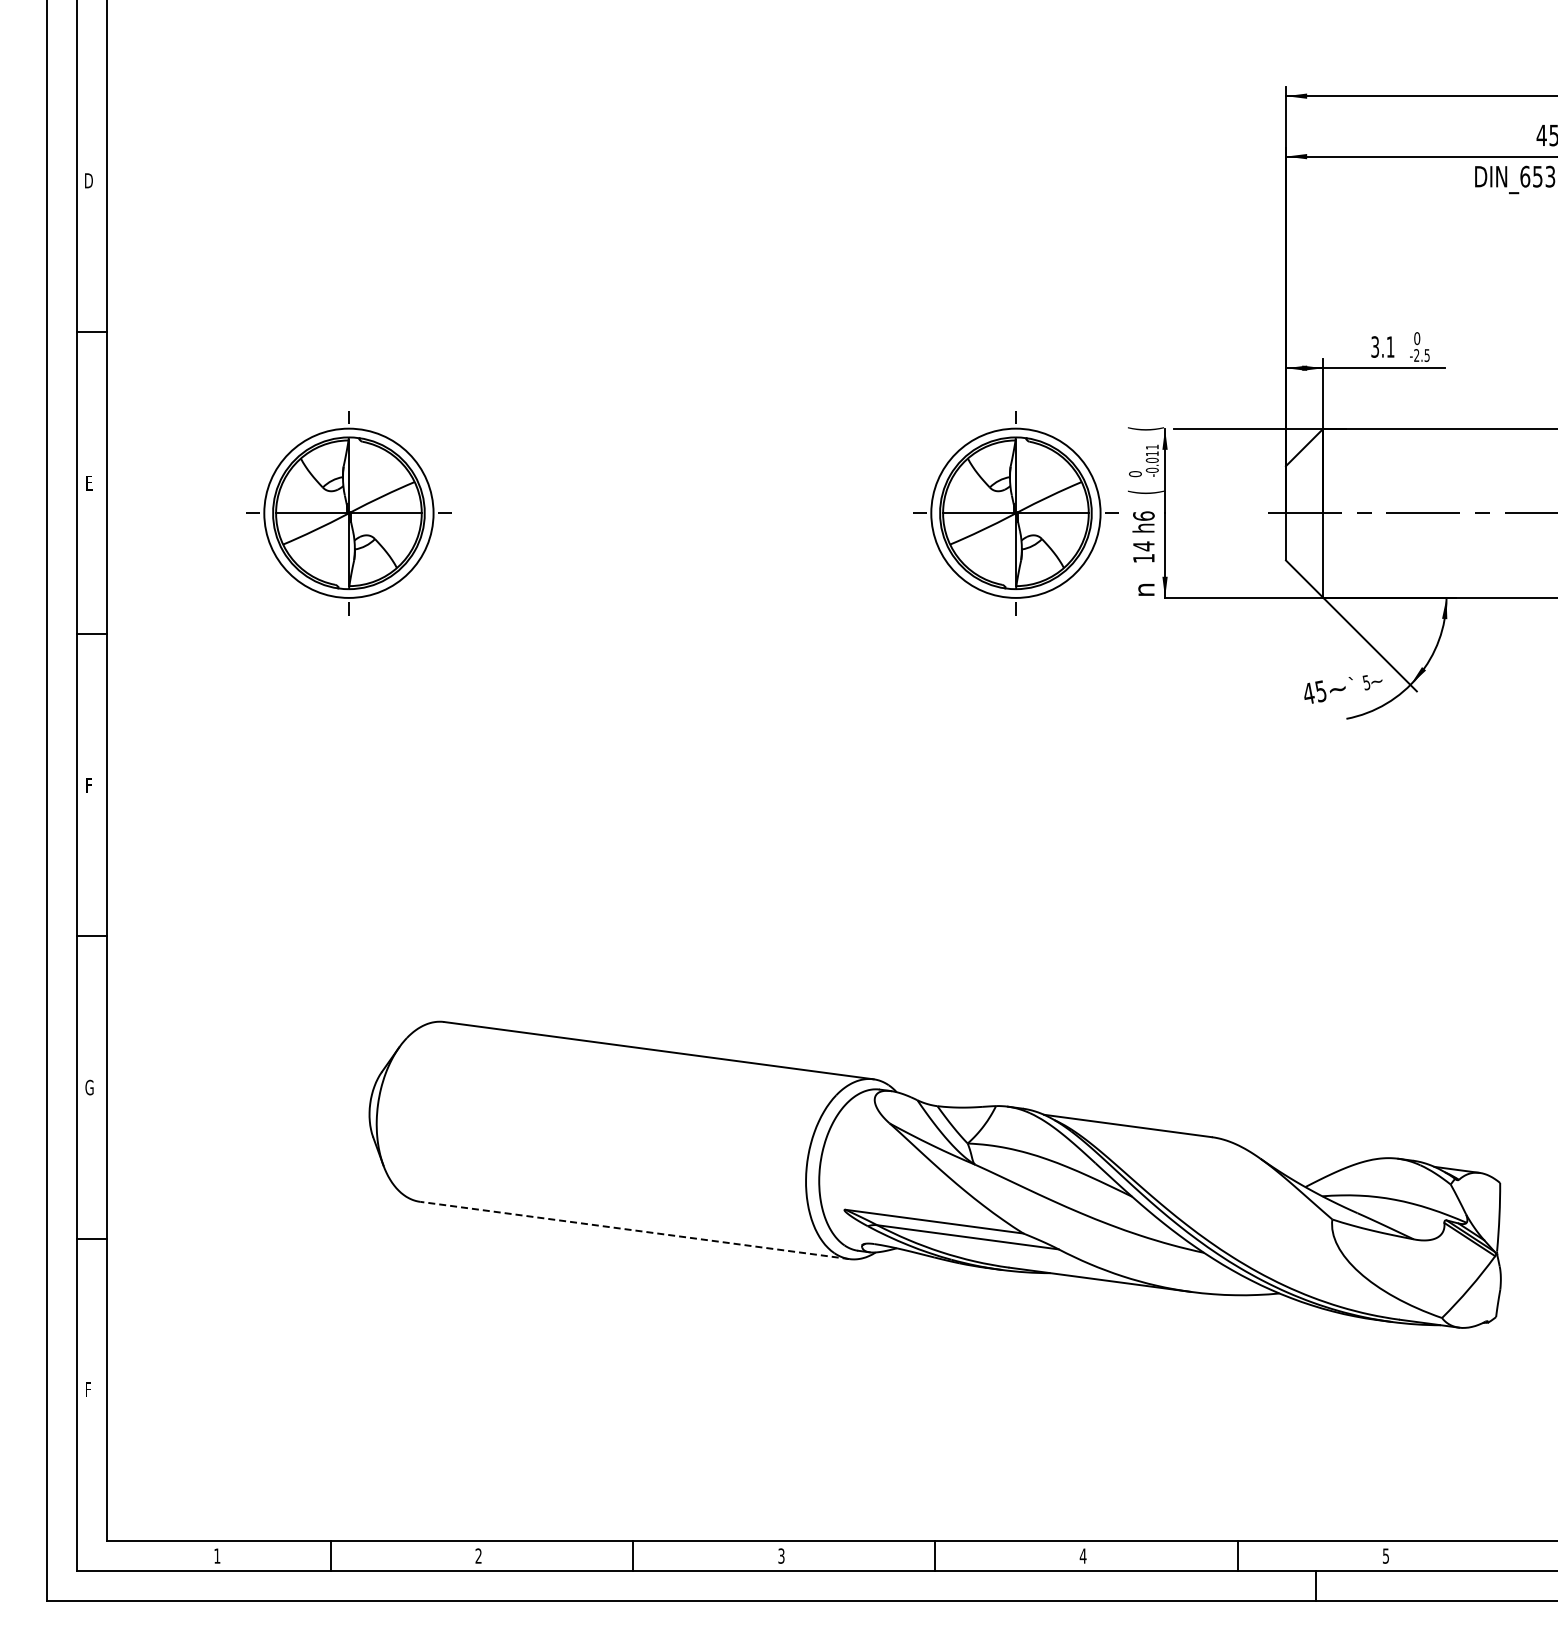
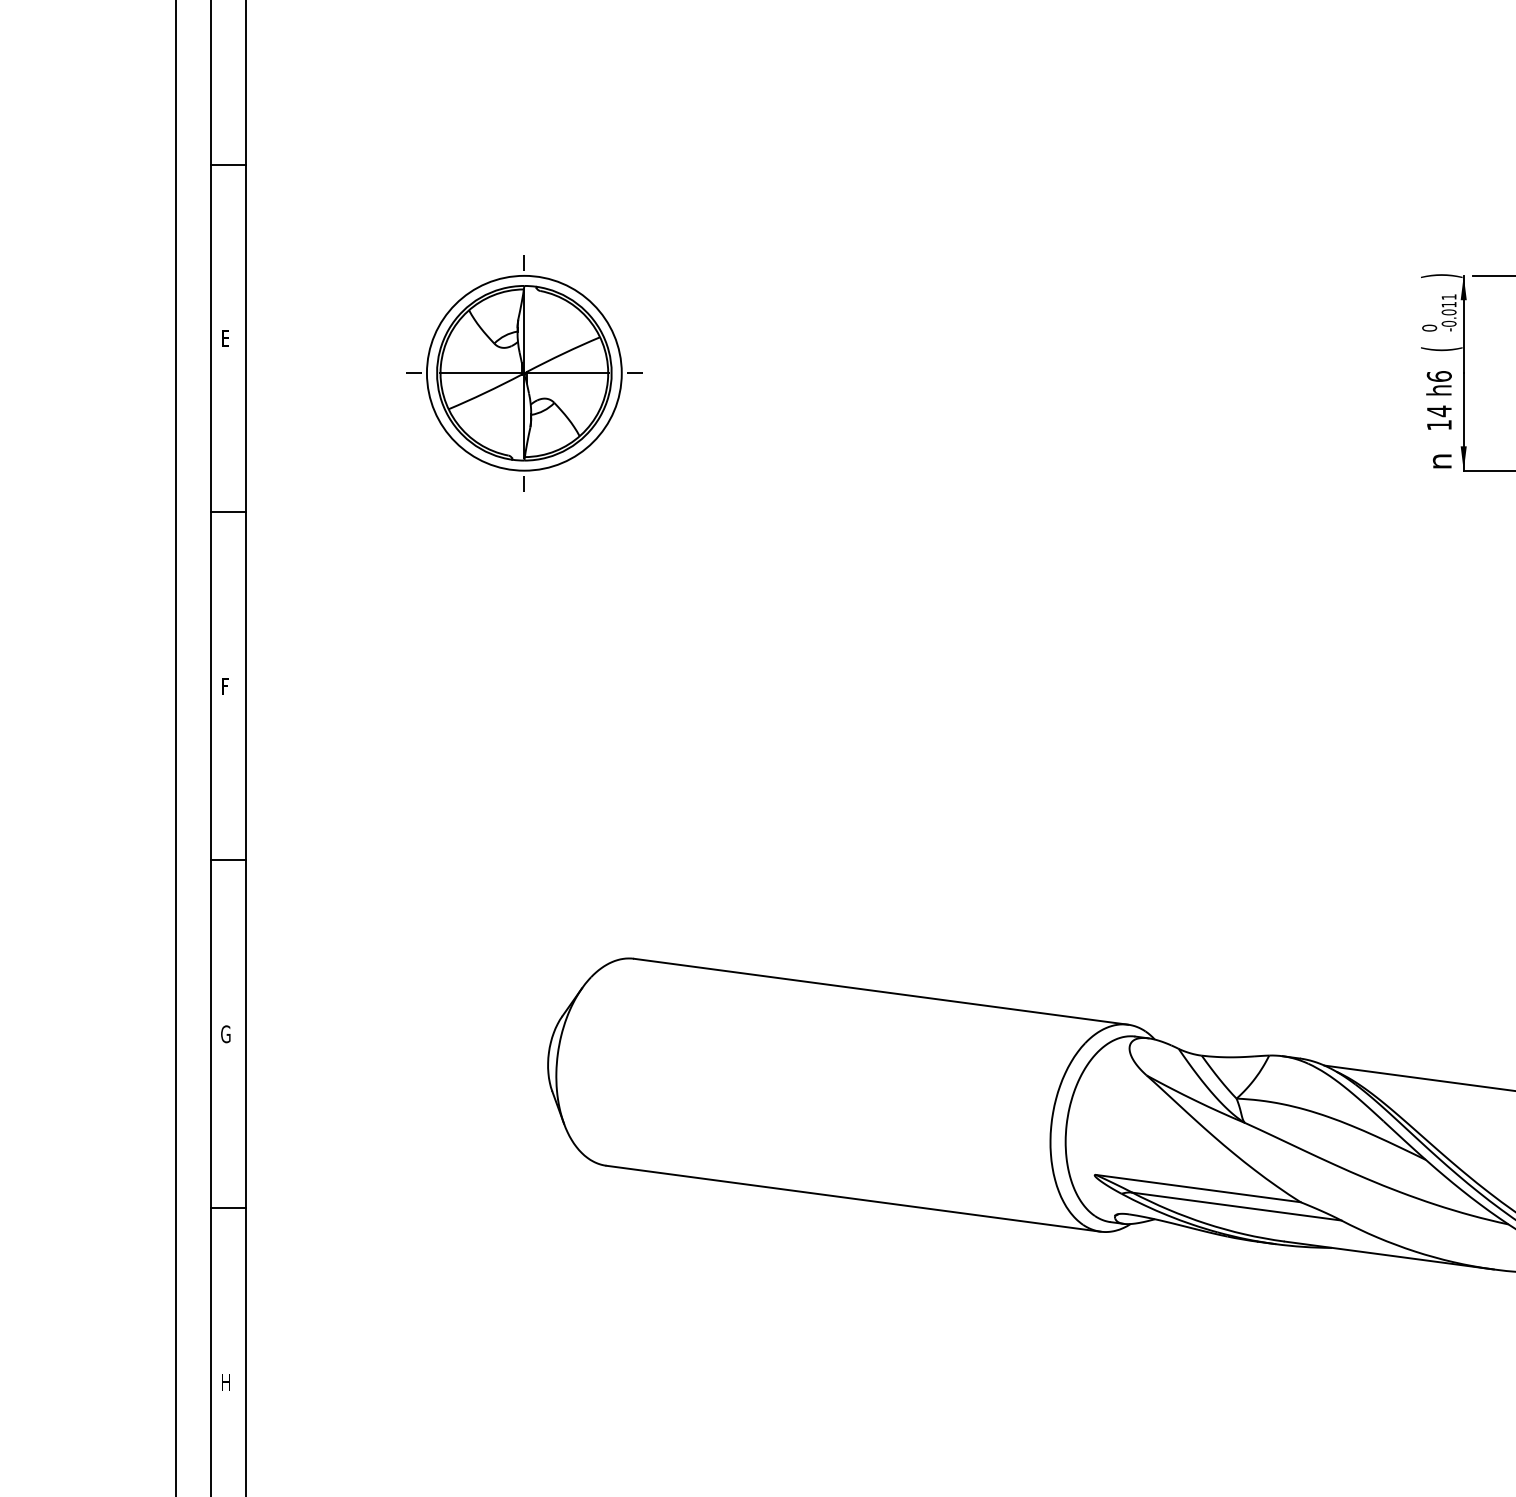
text: (1145, 428) -> (1441, 275), ( -> )
part: (1015, 513) -> (1291, 373), removed
line: (634, 1230) -> (853, 1198), dashed -> solid
text: (89, 1389) -> (225, 1381), F -> H

